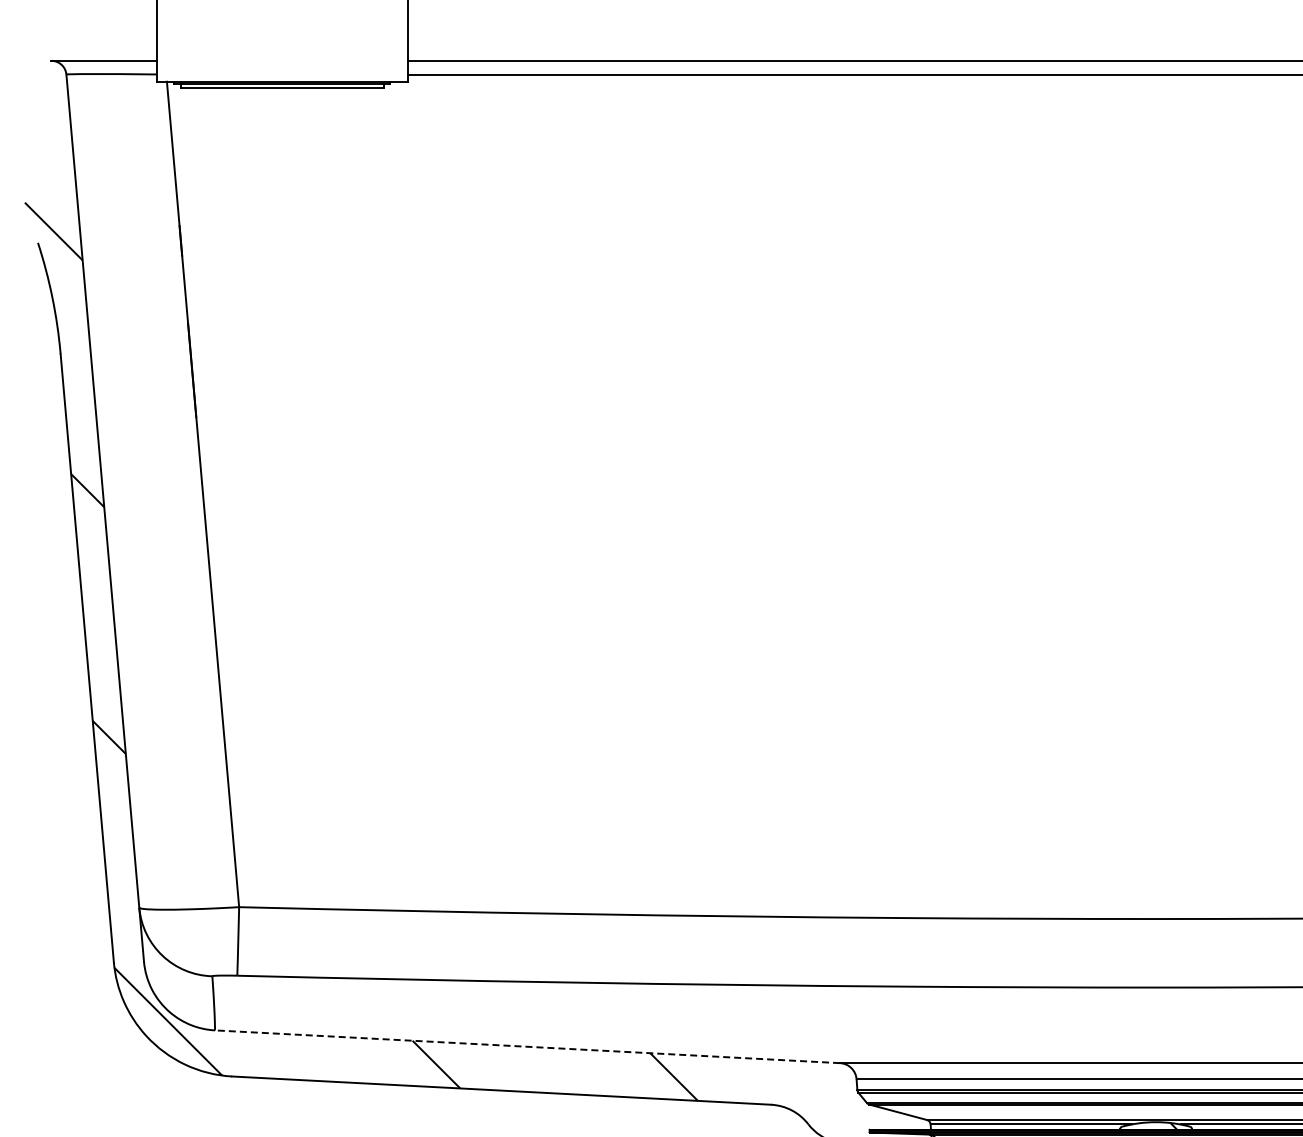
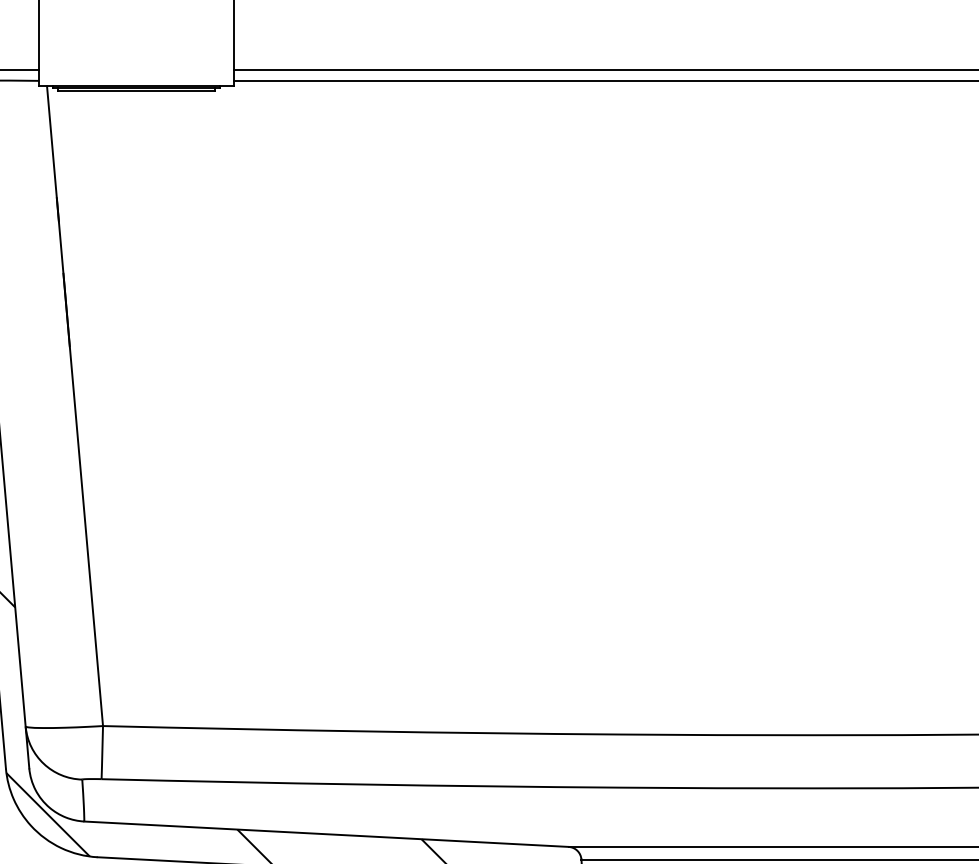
line: (527, 1046) -> (326, 834), dashed -> solid

